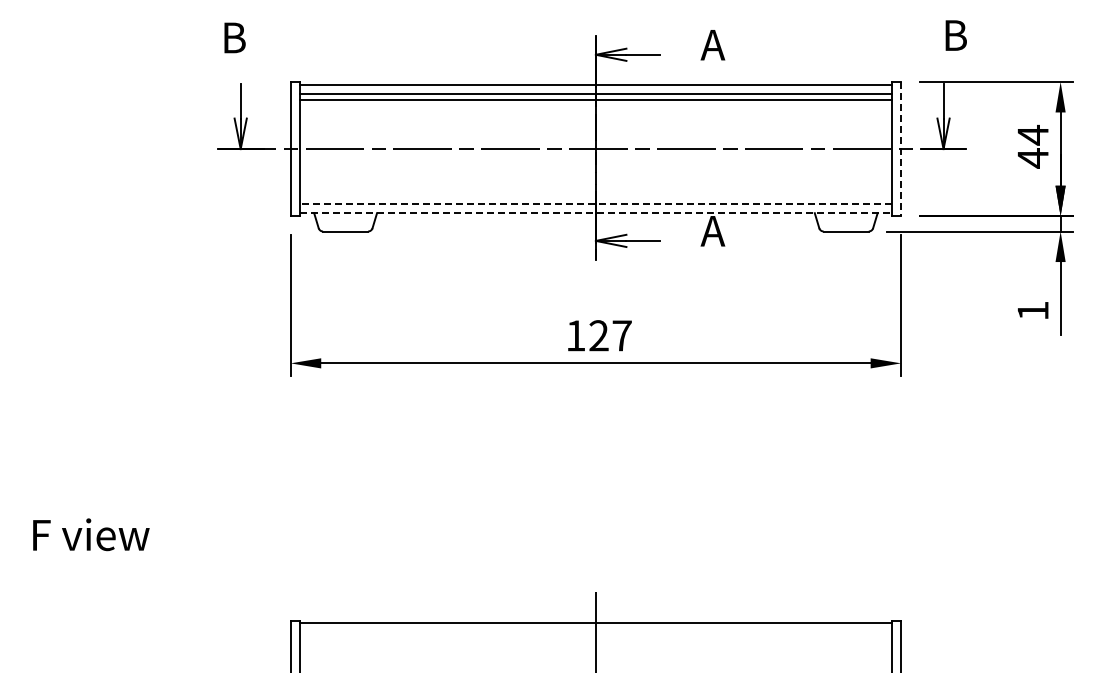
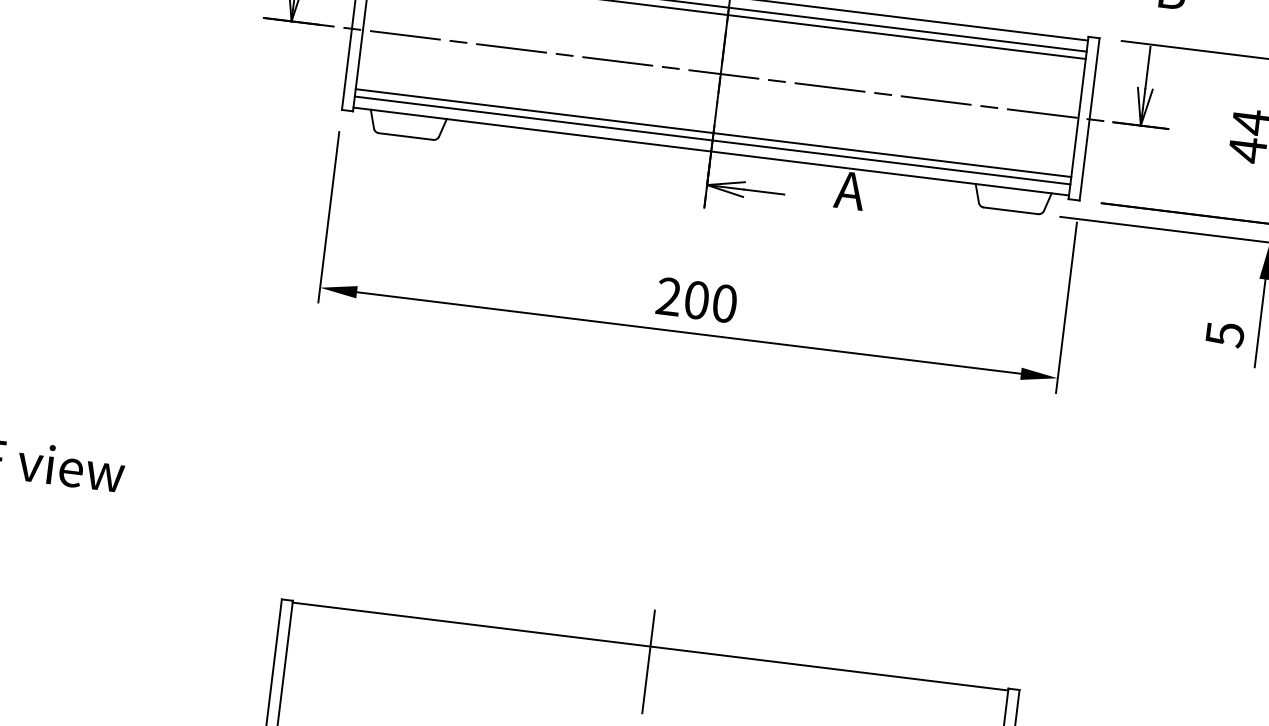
line: (901, 149) -> (1089, 119), dashed -> solid
line: (595, 197) -> (713, 132), added
line: (595, 204) -> (712, 140), dashed -> solid
line: (596, 213) -> (711, 152), dashed -> solid
text: (1032, 310) -> (1224, 333), 1 -> 5
text: (598, 335) -> (696, 299), 127 -> 200

